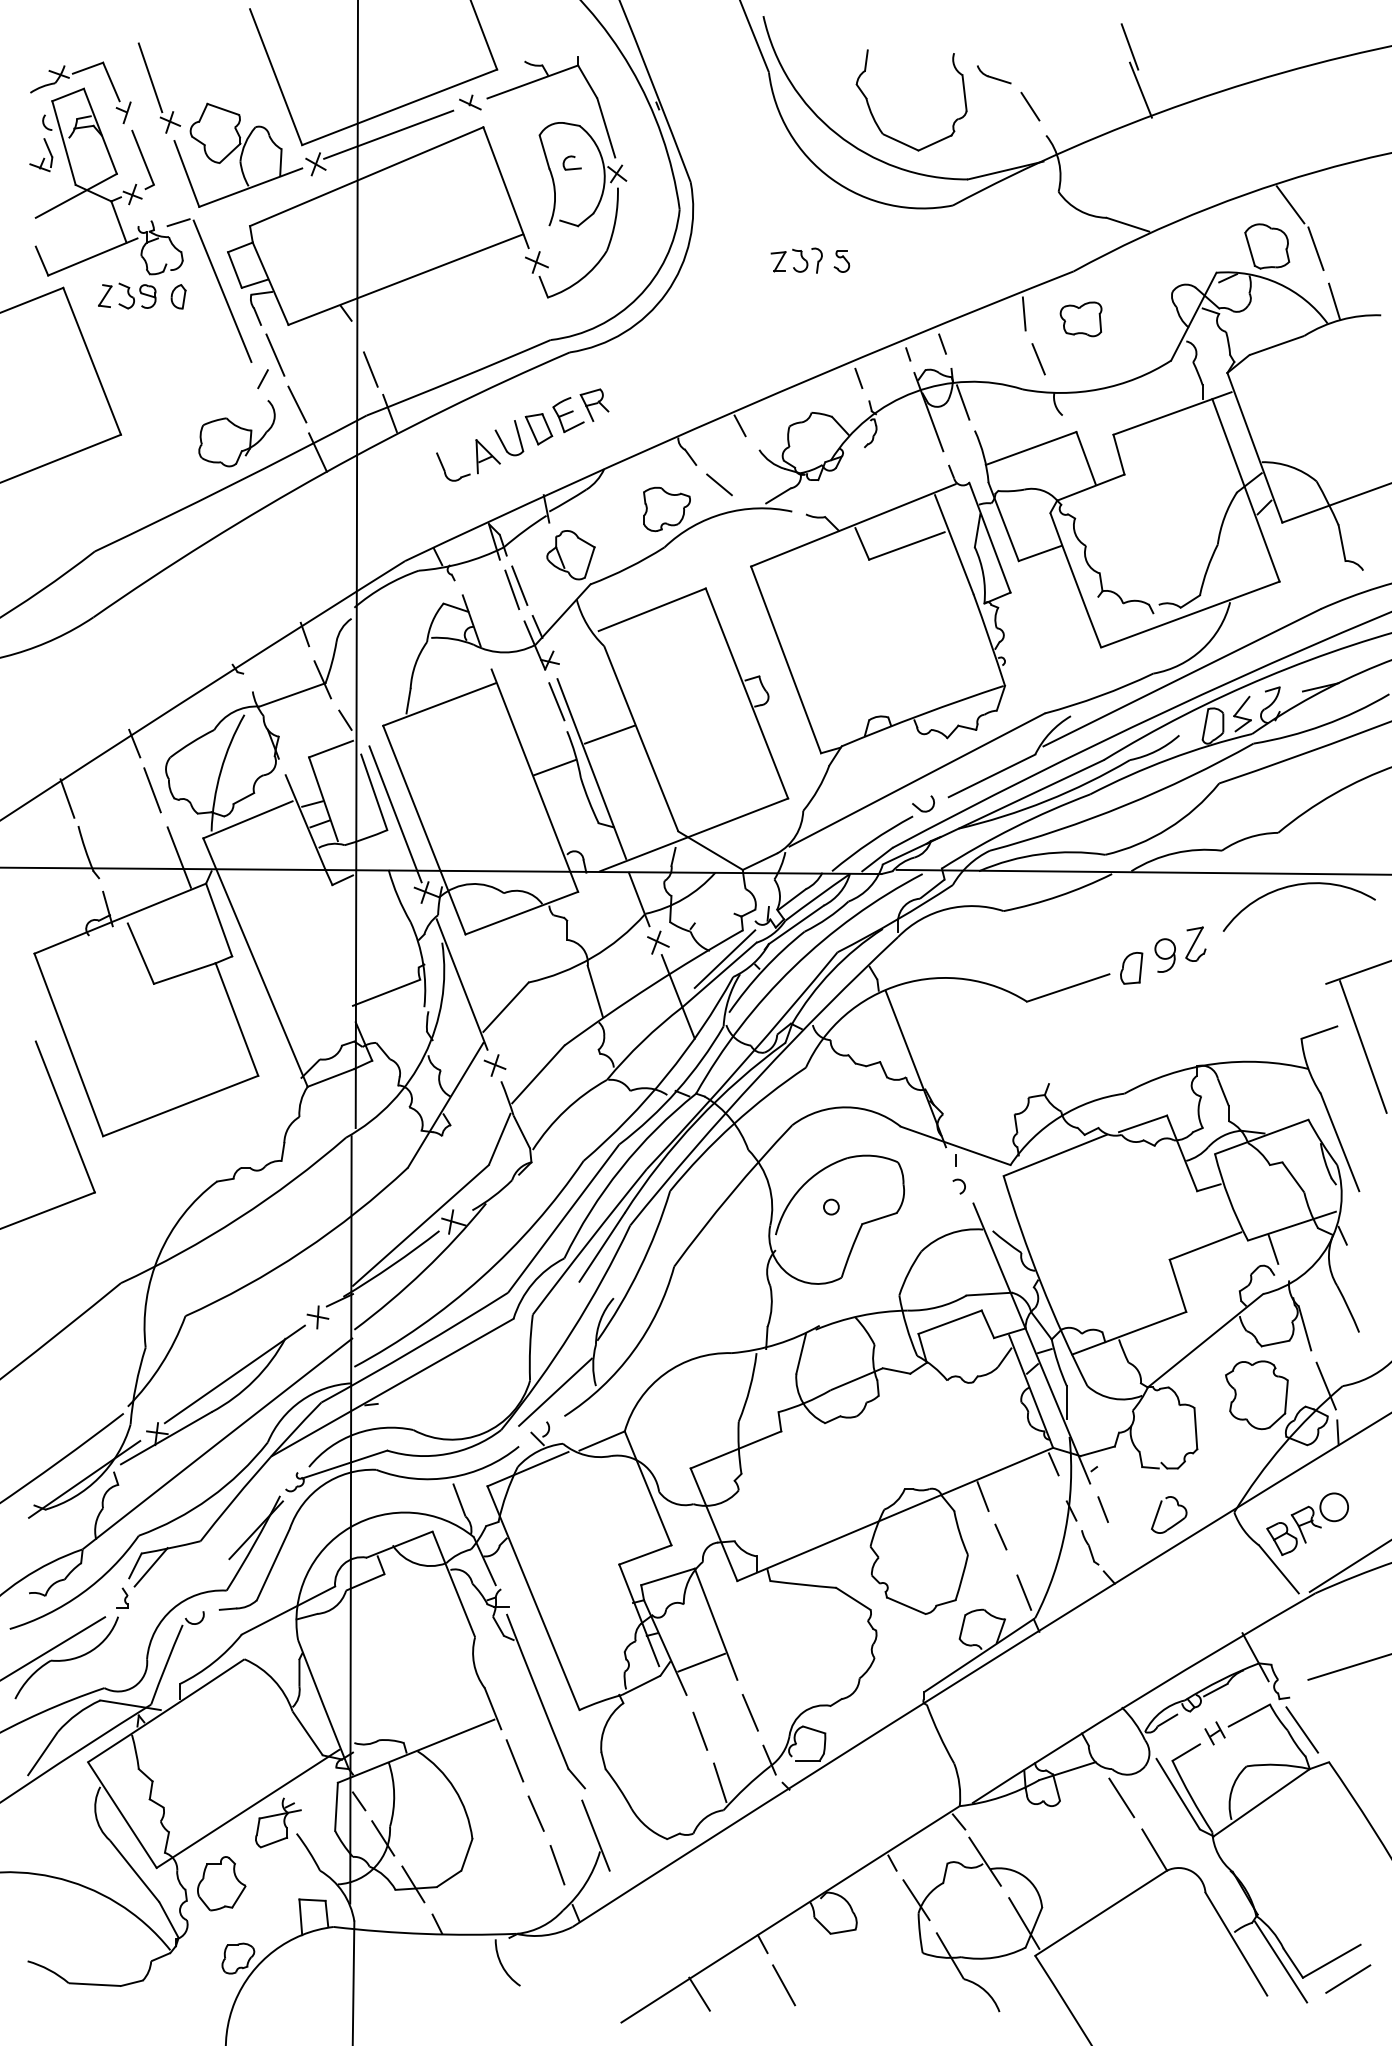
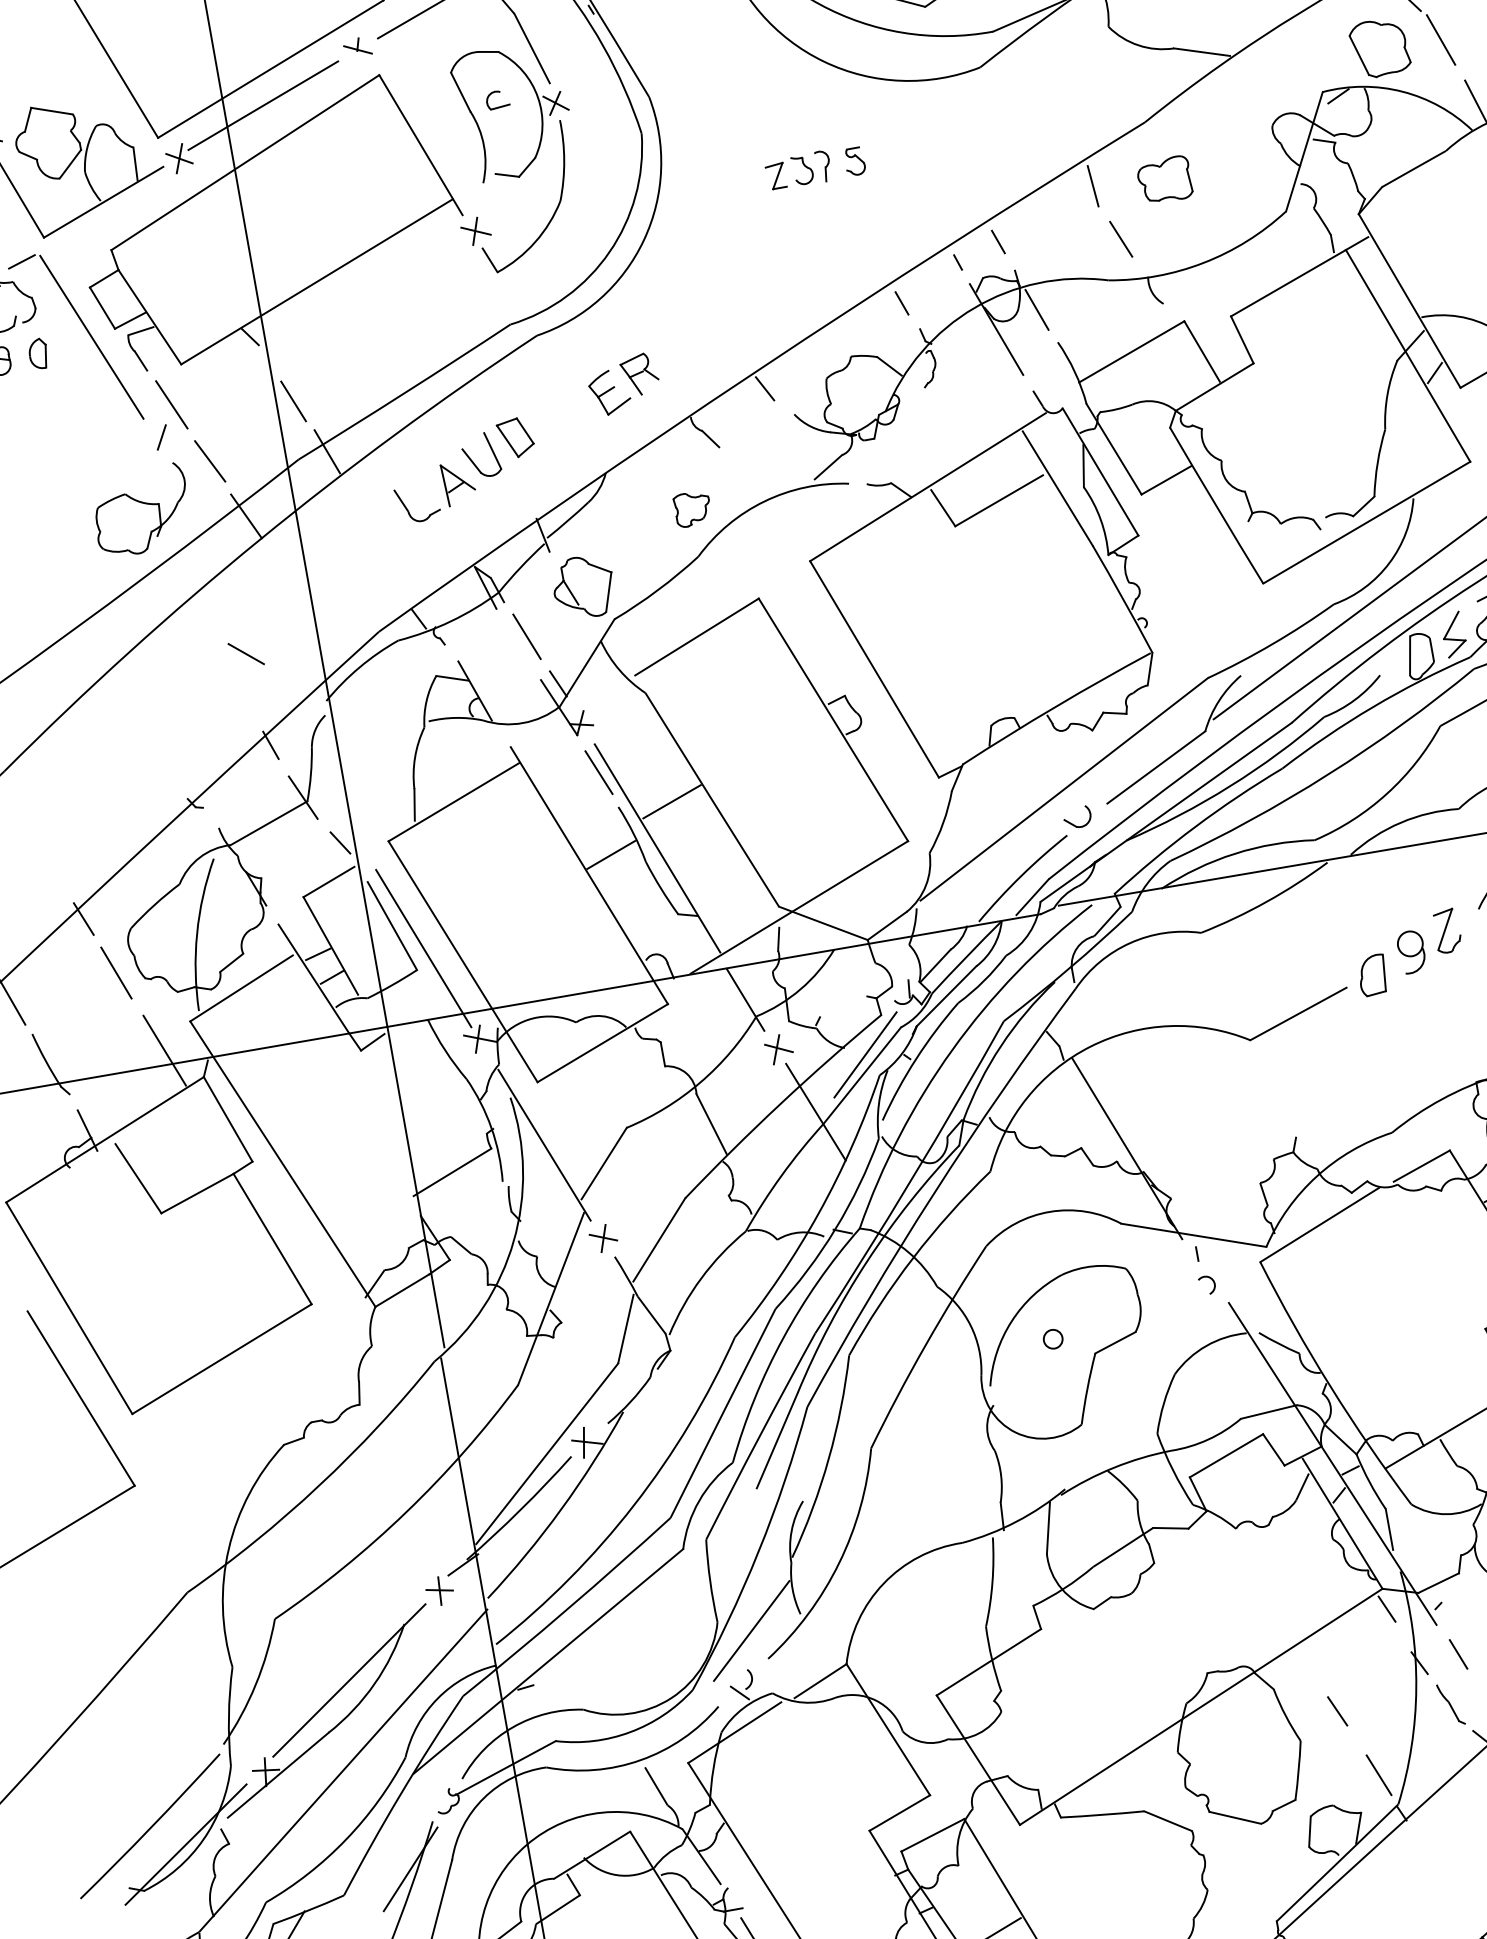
part: (586, 408) -> (630, 380), moved
line: (719, 484) -> (246, 653), moved
part: (666, 509) -> (692, 509), size x0.6
line: (512, 589) -> (518, 643), removed
line: (982, 1496) -> (1305, 1665), removed

